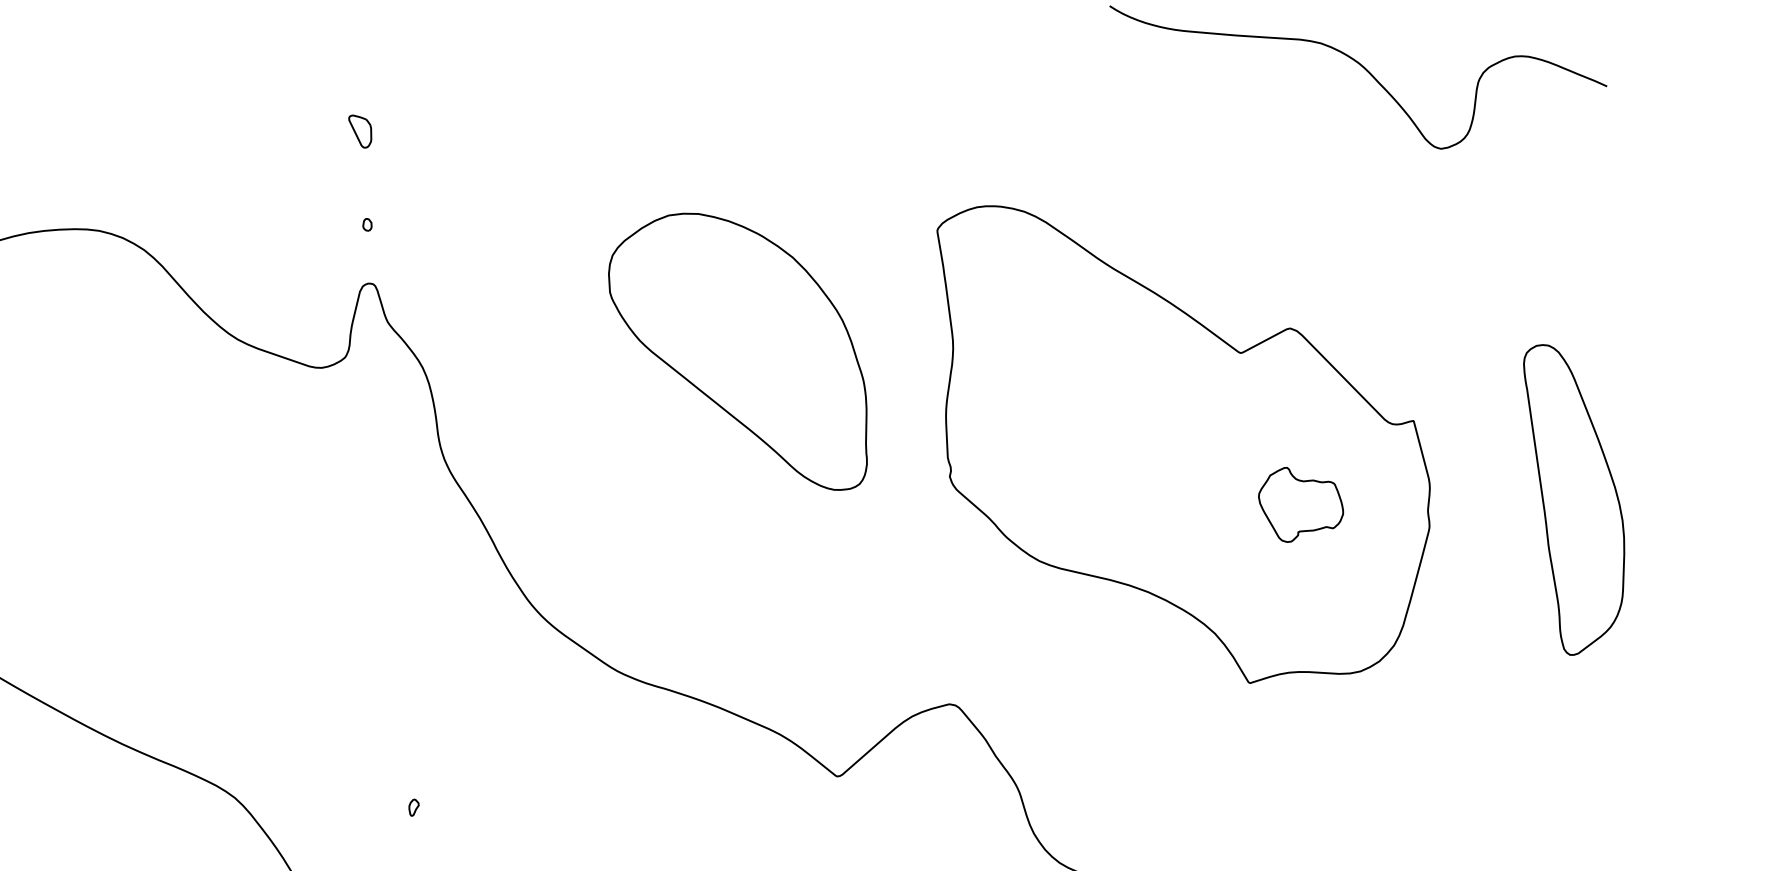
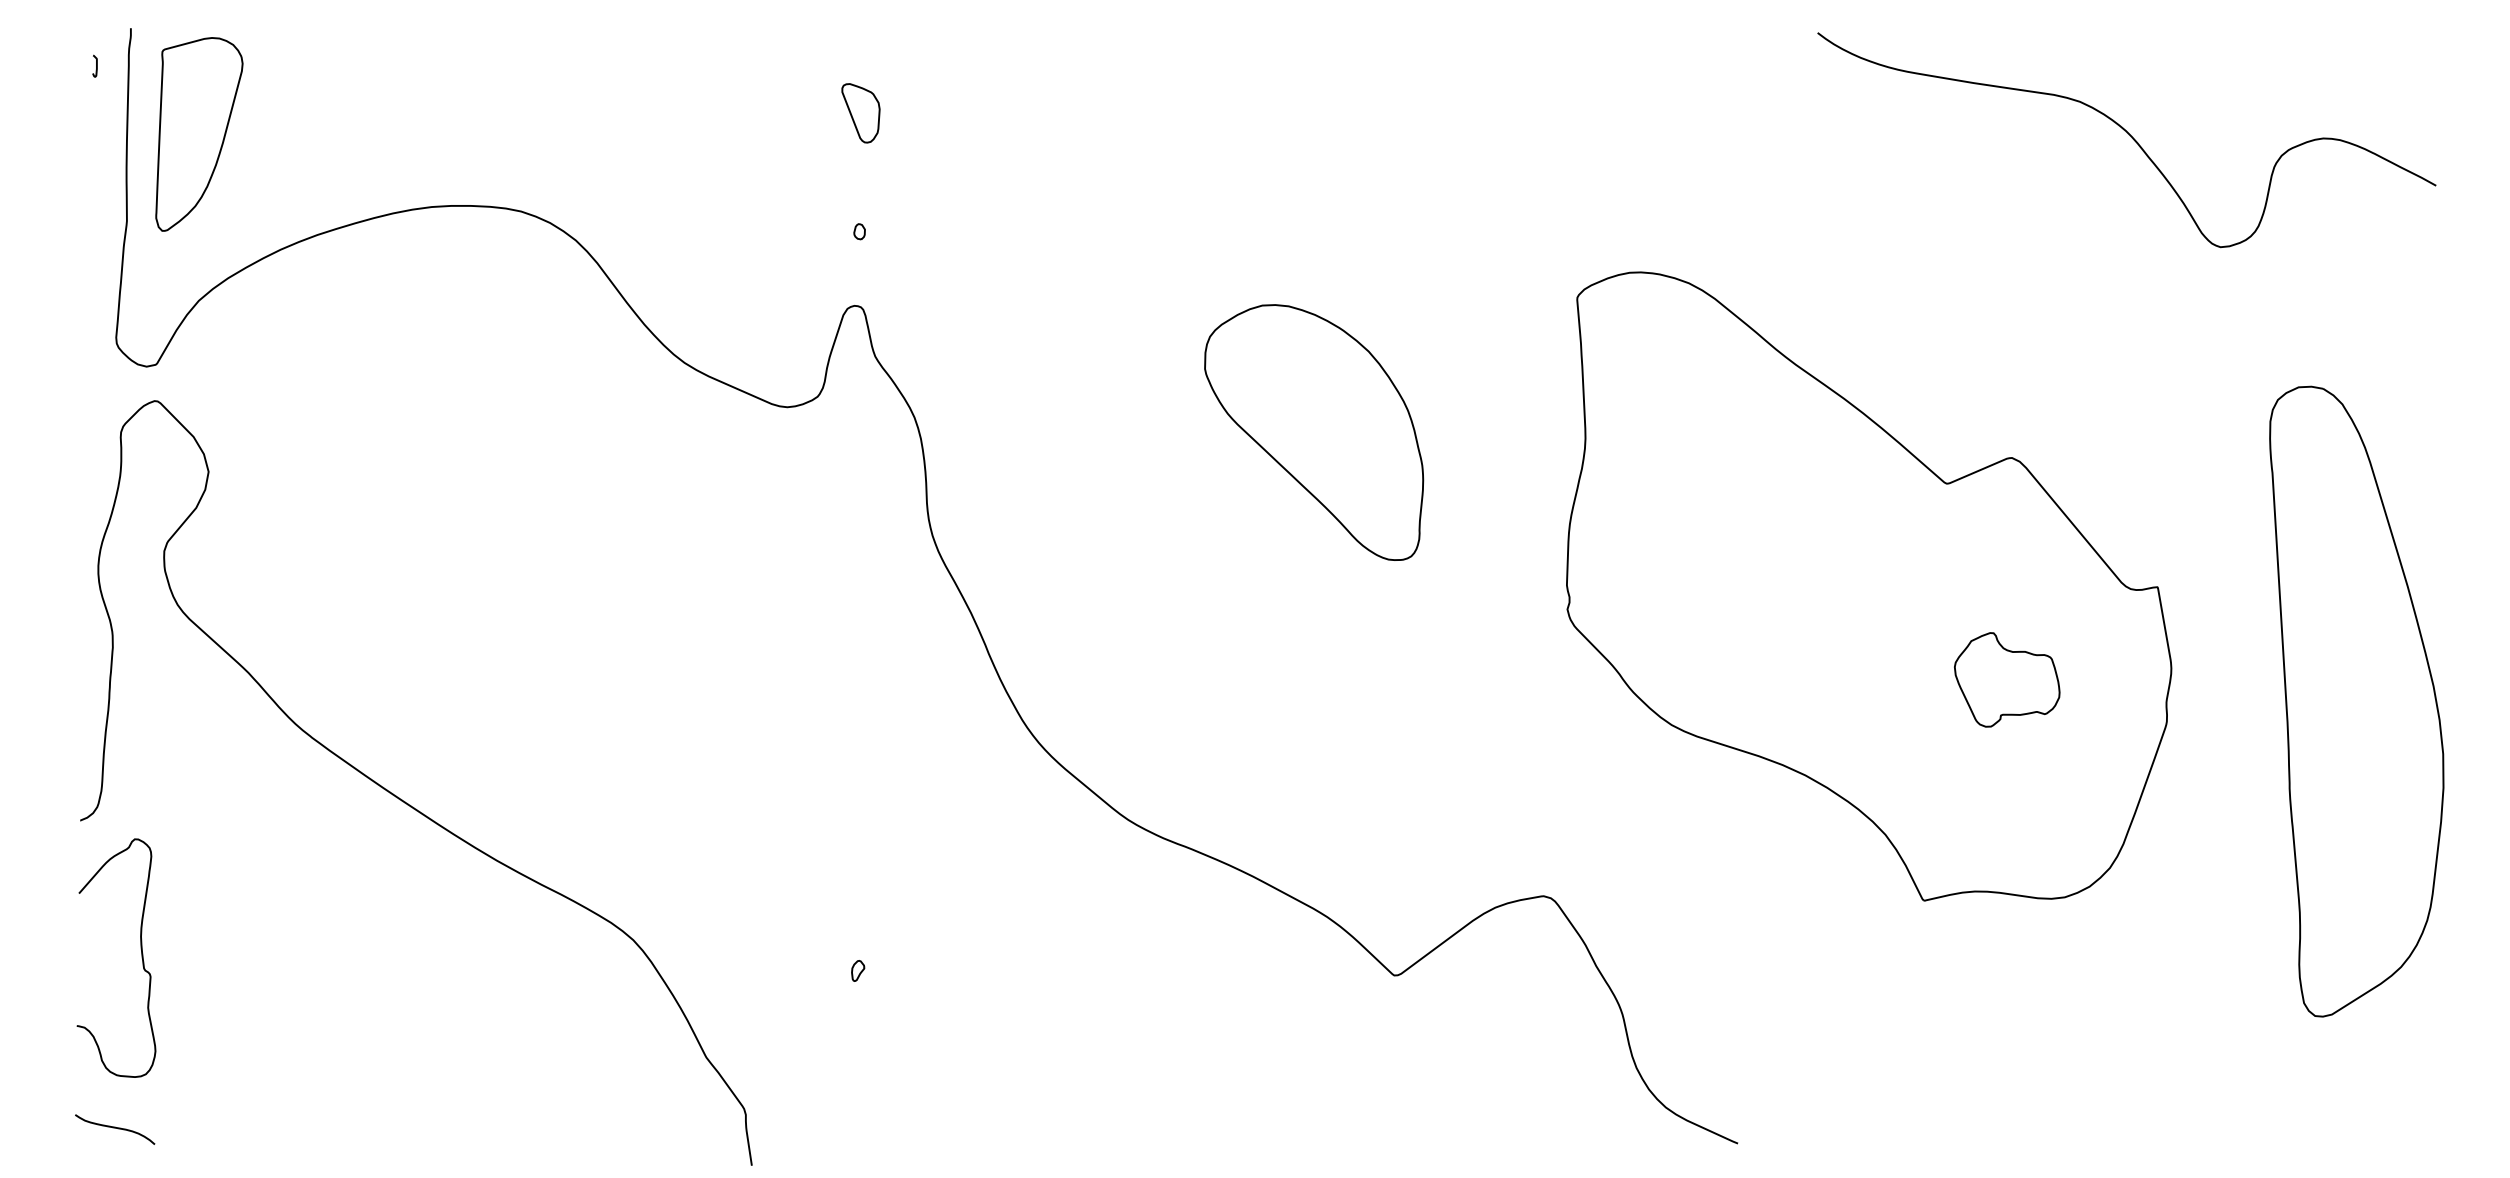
part: (360, 131) -> (860, 113), size x1.4
part: (738, 353) -> (1313, 432), size x0.7
part: (1577, 498) -> (2356, 701), size x1.6

